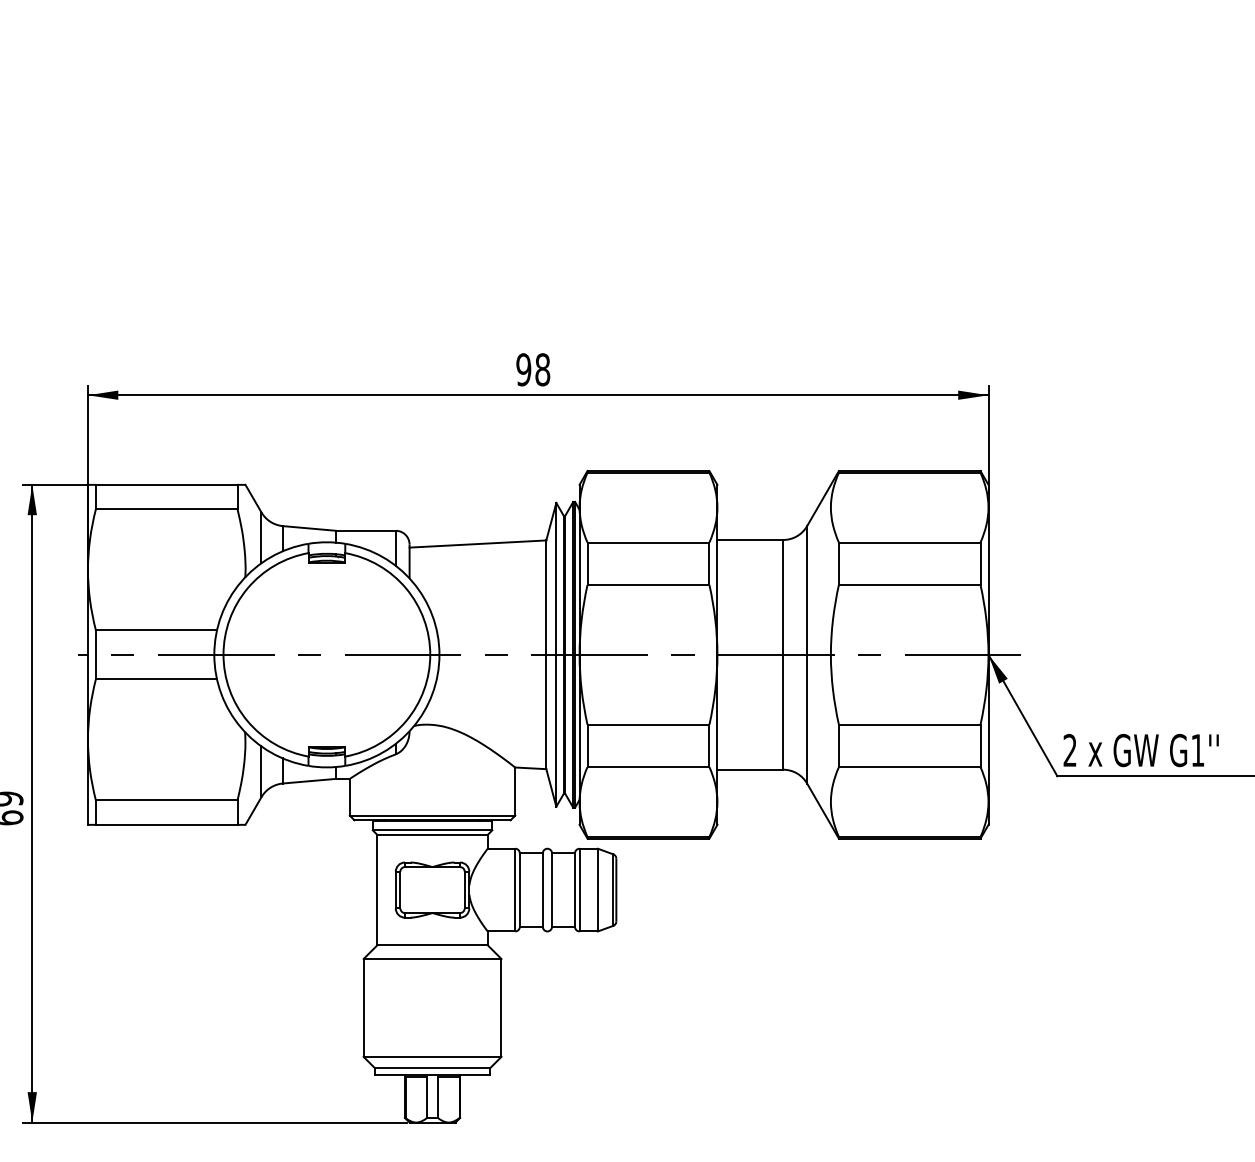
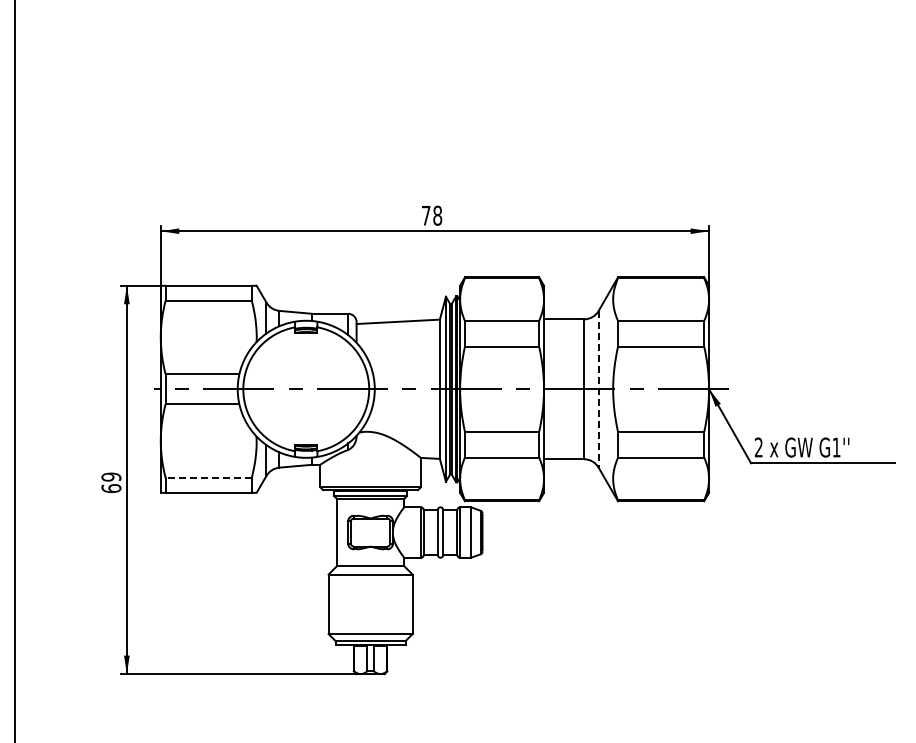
text: (522, 369) -> (425, 215), 98 -> 78
line: (806, 655) -> (598, 389), solid -> dashed
line: (166, 799) -> (208, 477), solid -> dashed

